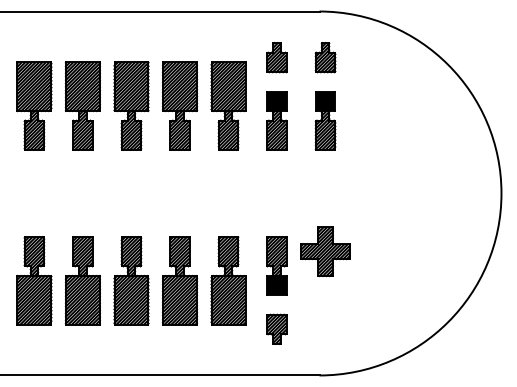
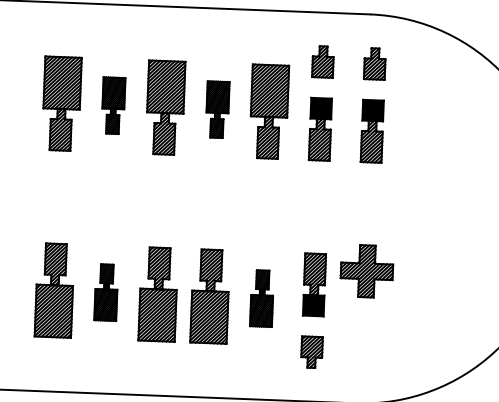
part: (82, 105) -> (113, 105), size x0.6
part: (180, 105) -> (217, 109), size x0.6
part: (82, 280) -> (106, 292), size x0.6
part: (228, 280) -> (262, 298), size x0.6

